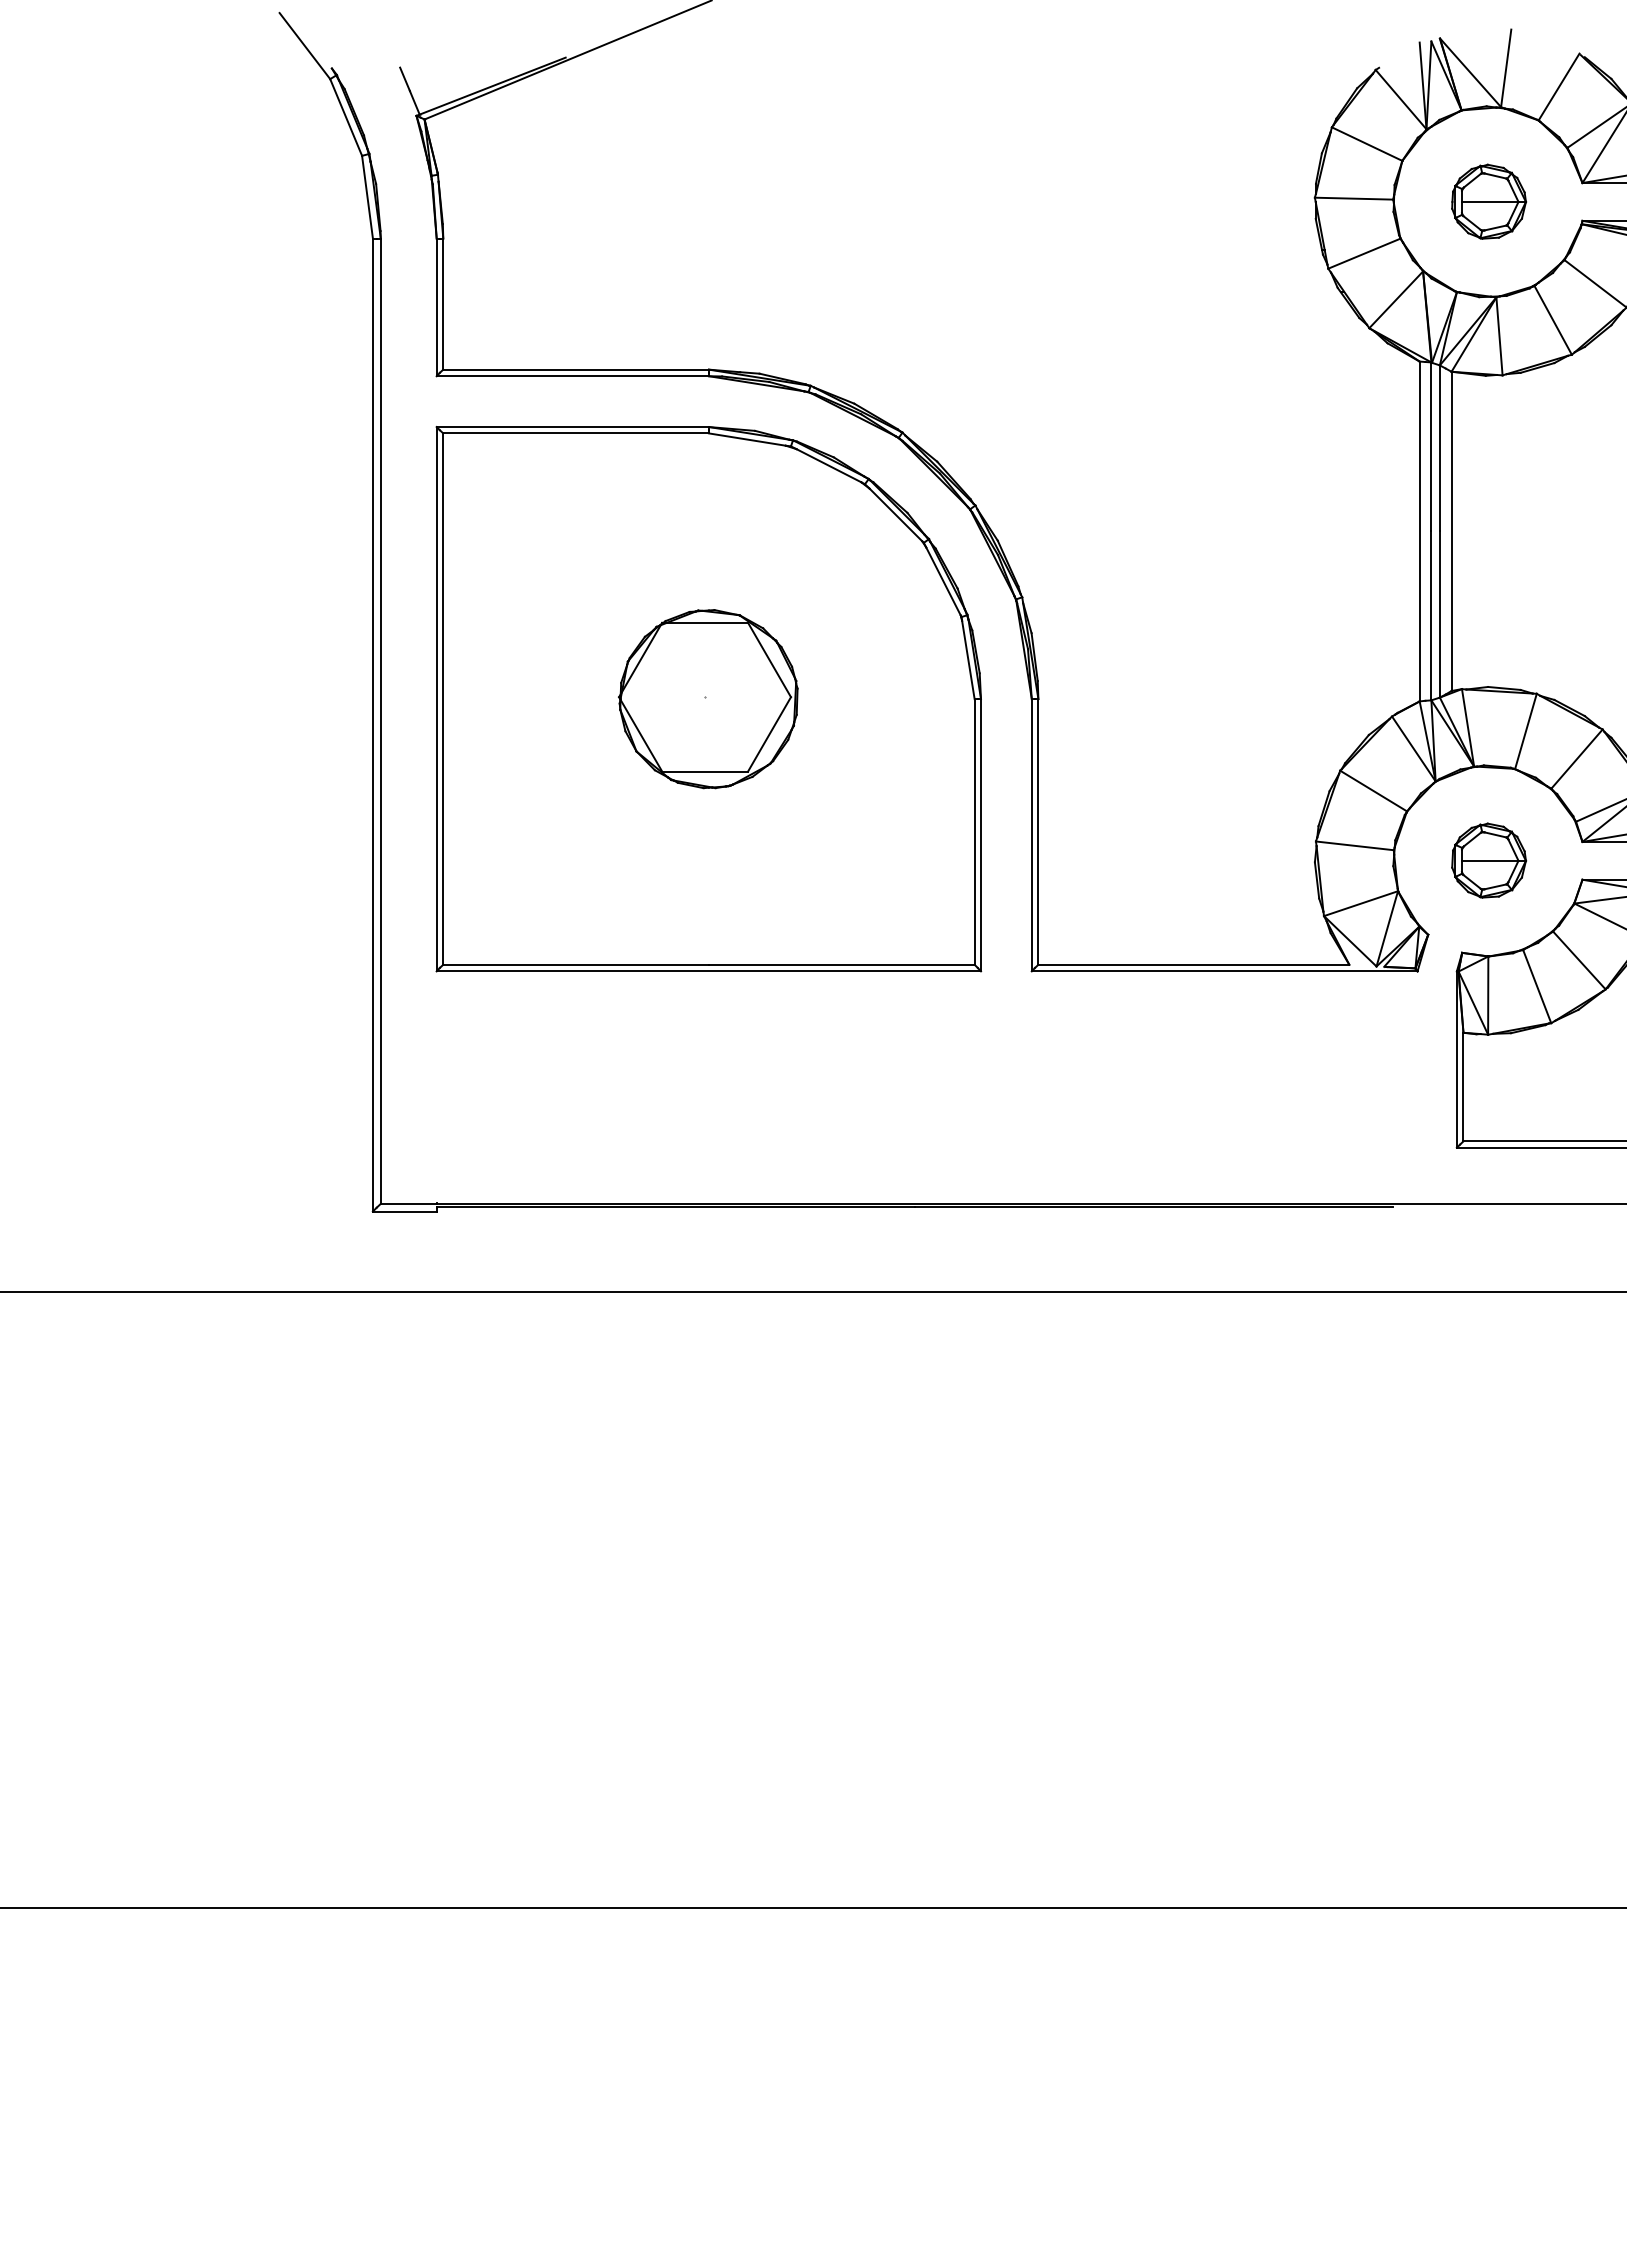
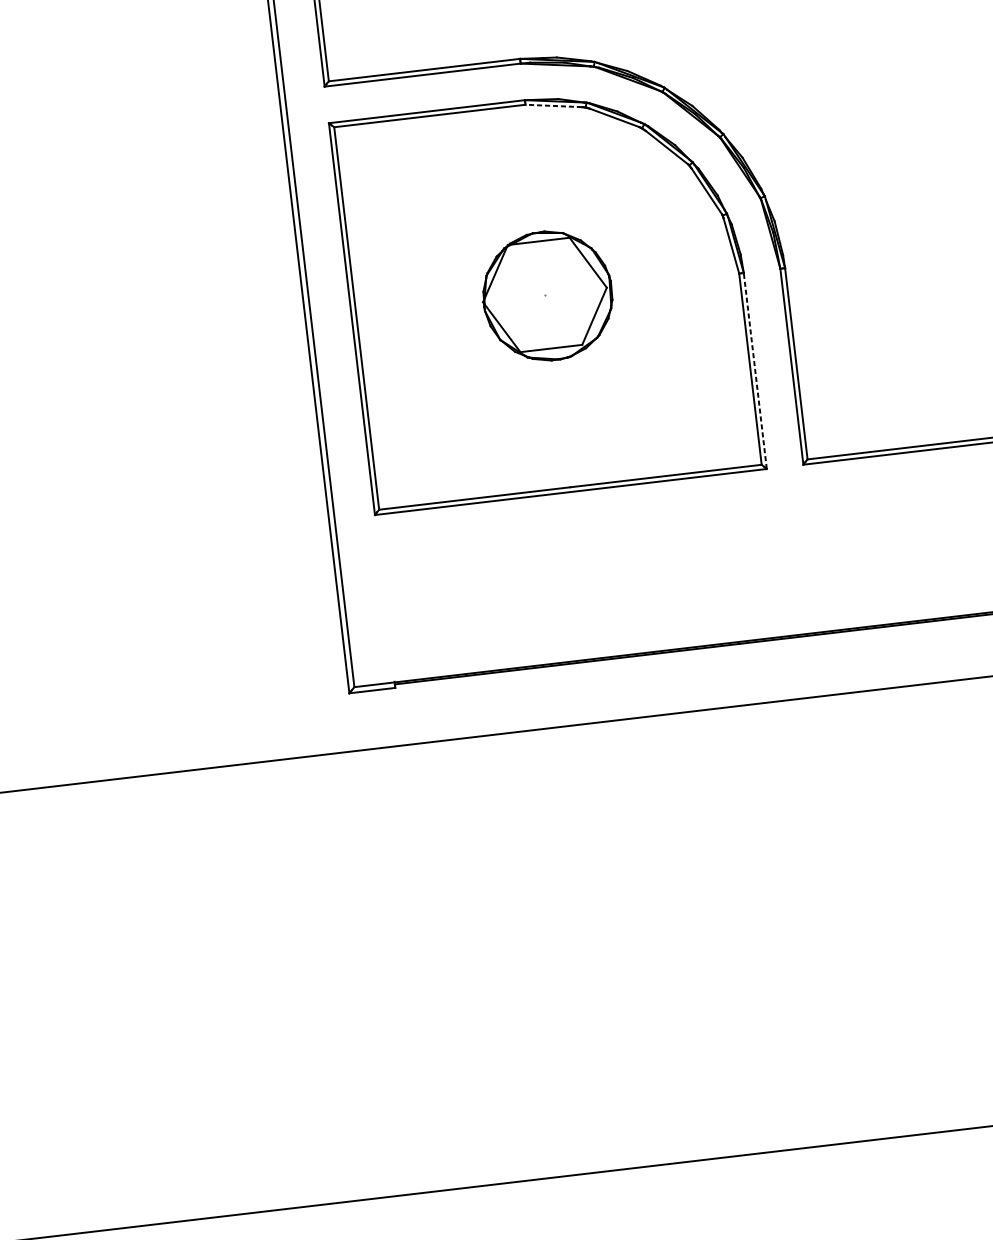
line: (747, 439) -> (553, 105), solid -> dashed
line: (981, 834) -> (755, 370), solid -> dashed

